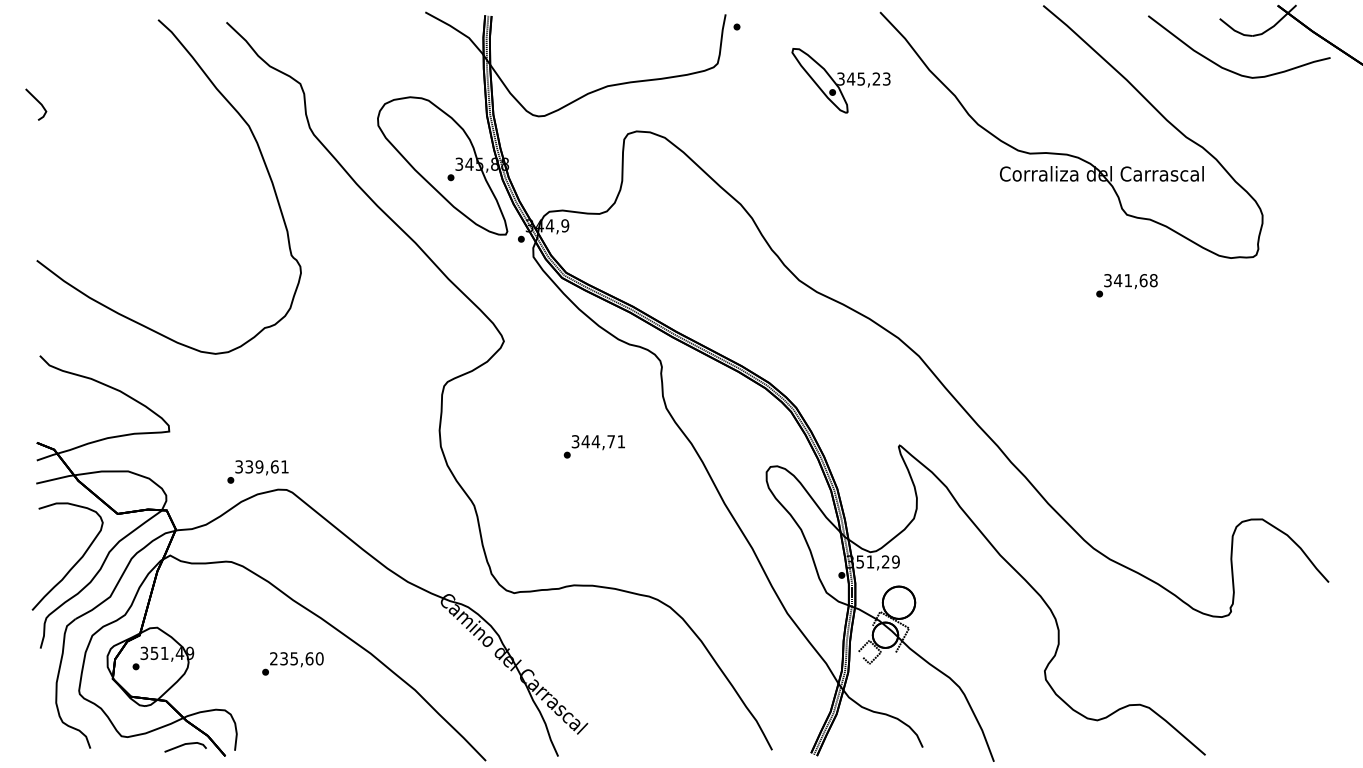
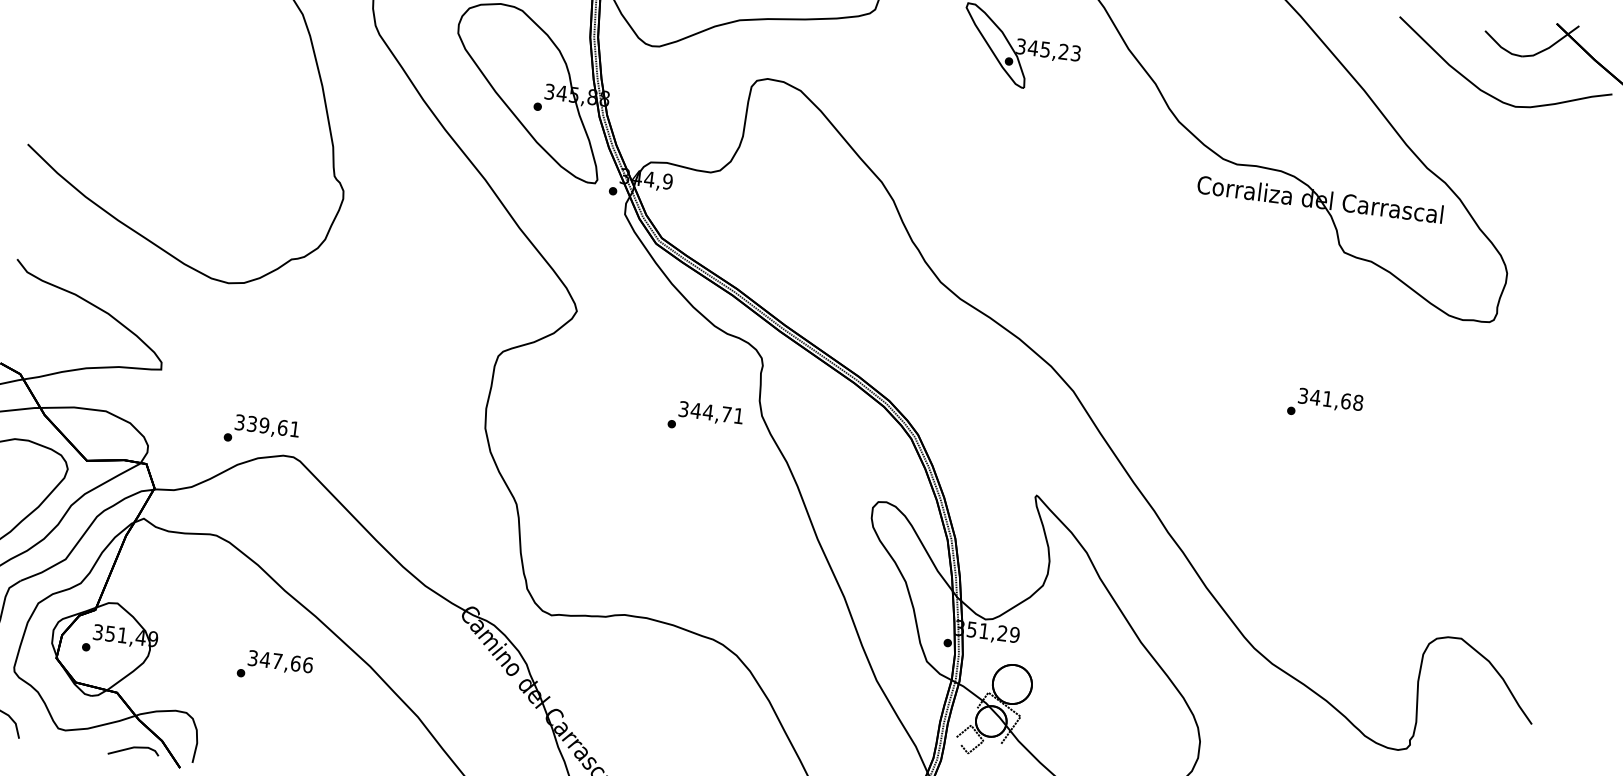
text: (1126, 285) -> (1324, 404), moved
text: (593, 446) -> (704, 417), moved
text: (296, 658) -> (280, 661), 235,60 -> 347,66

